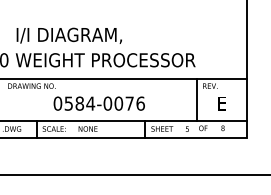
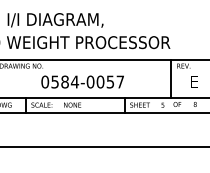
text: (134, 103) -> (114, 81), 0584-0076 -> 0584-0057

